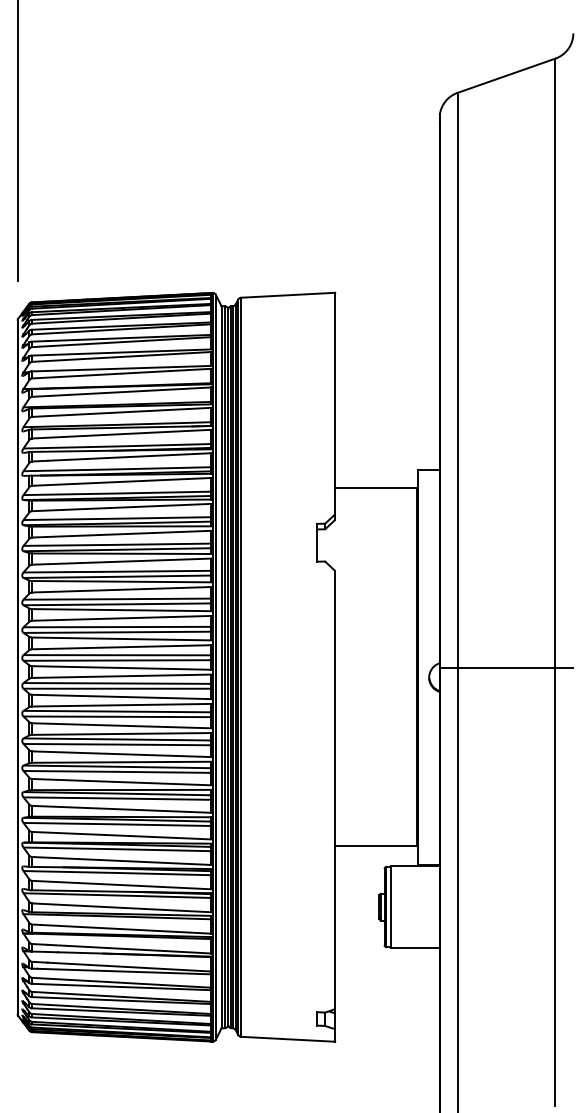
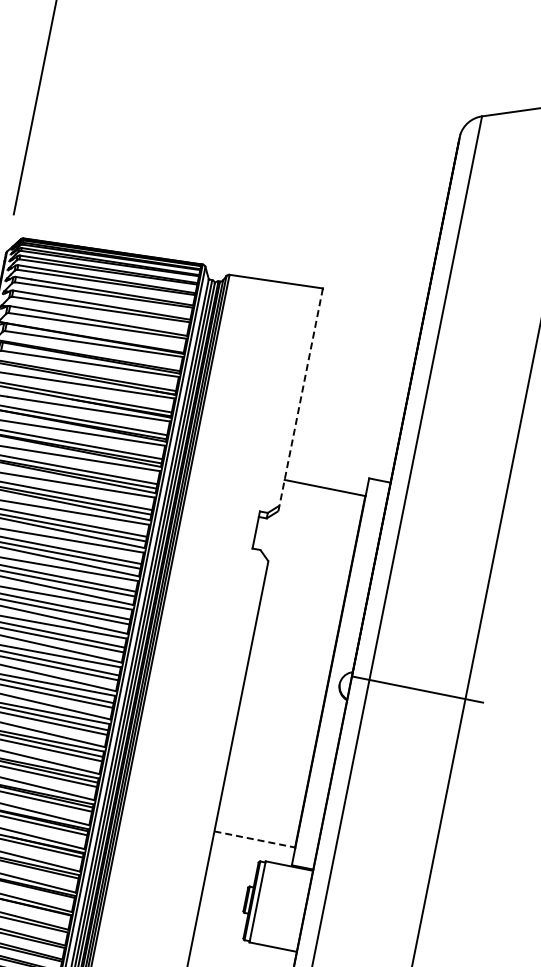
line: (335, 406) -> (300, 400), solid -> dashed
line: (376, 846) -> (254, 839), solid -> dashed

